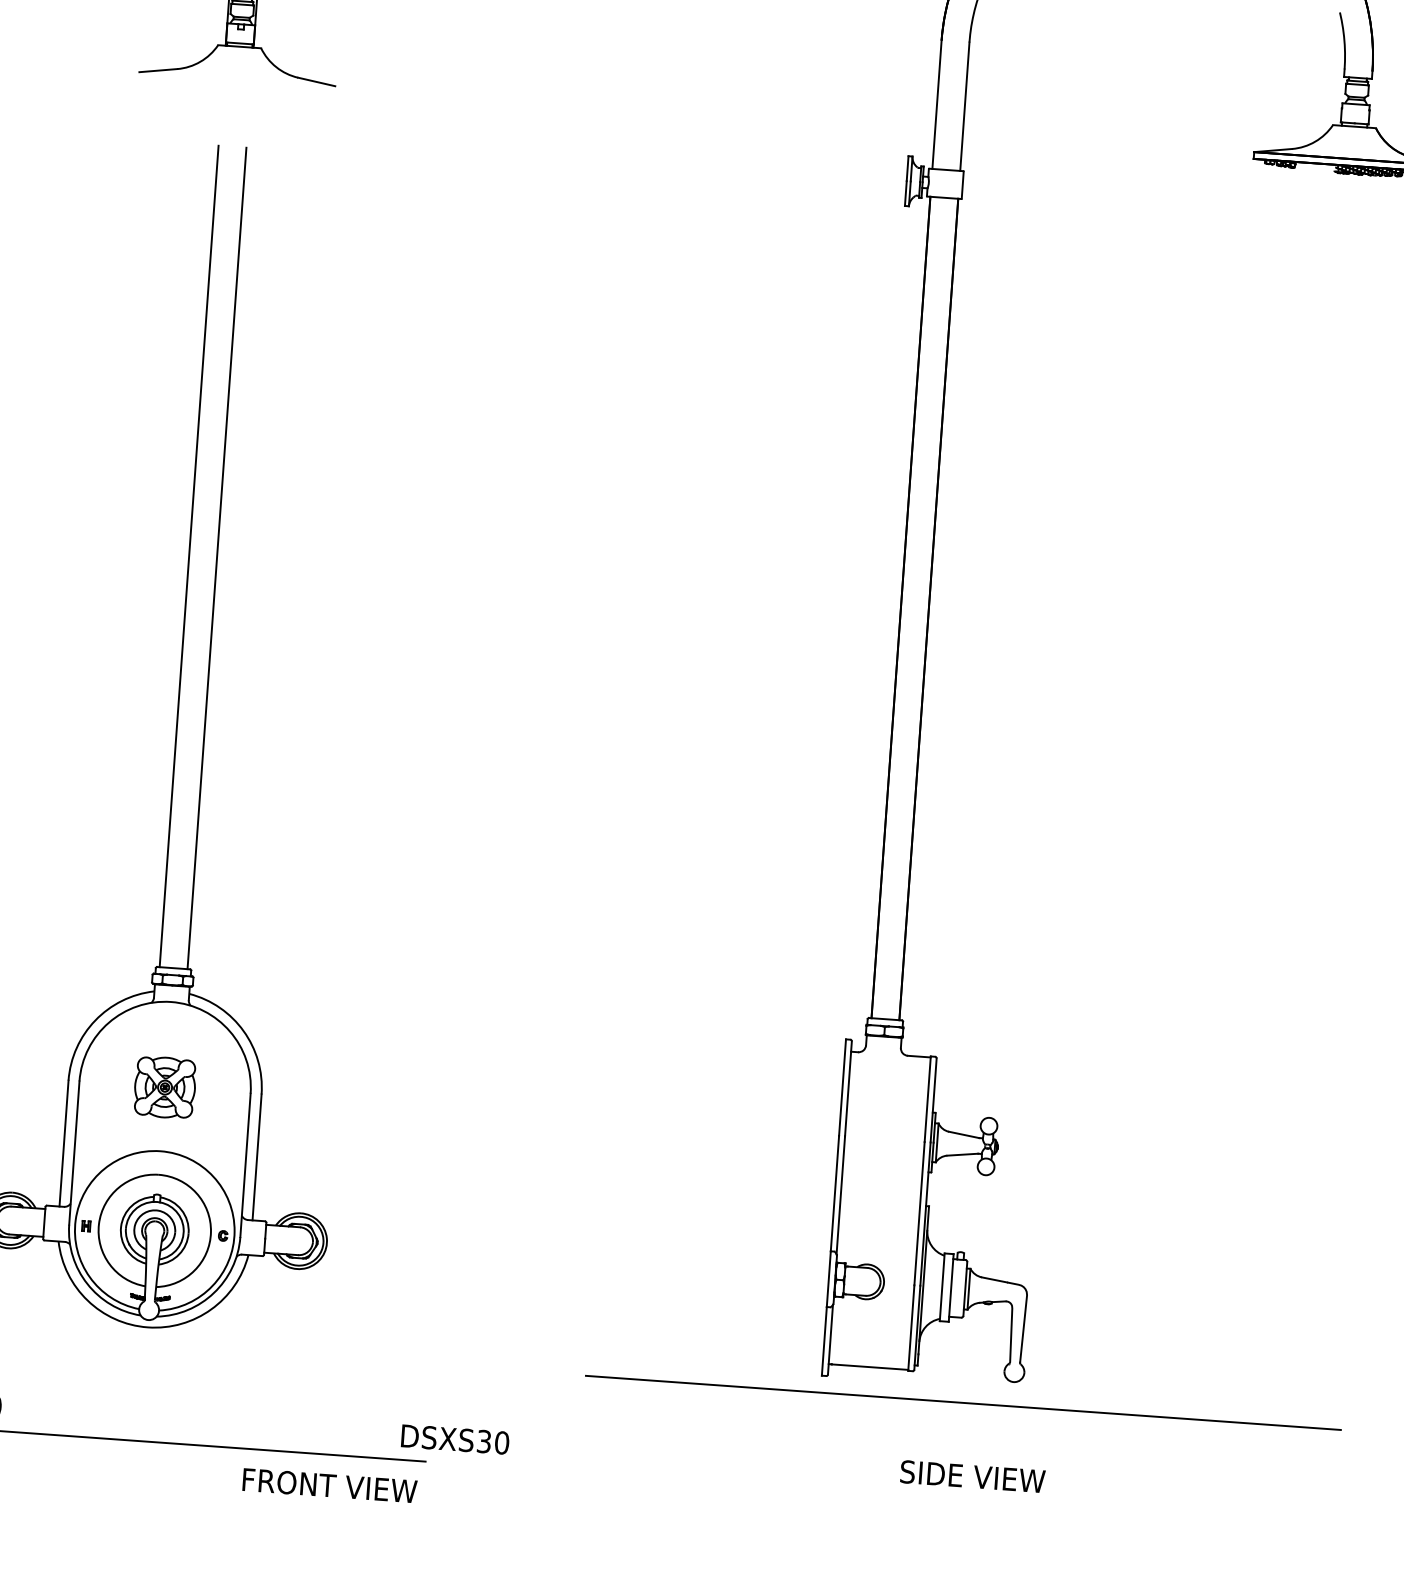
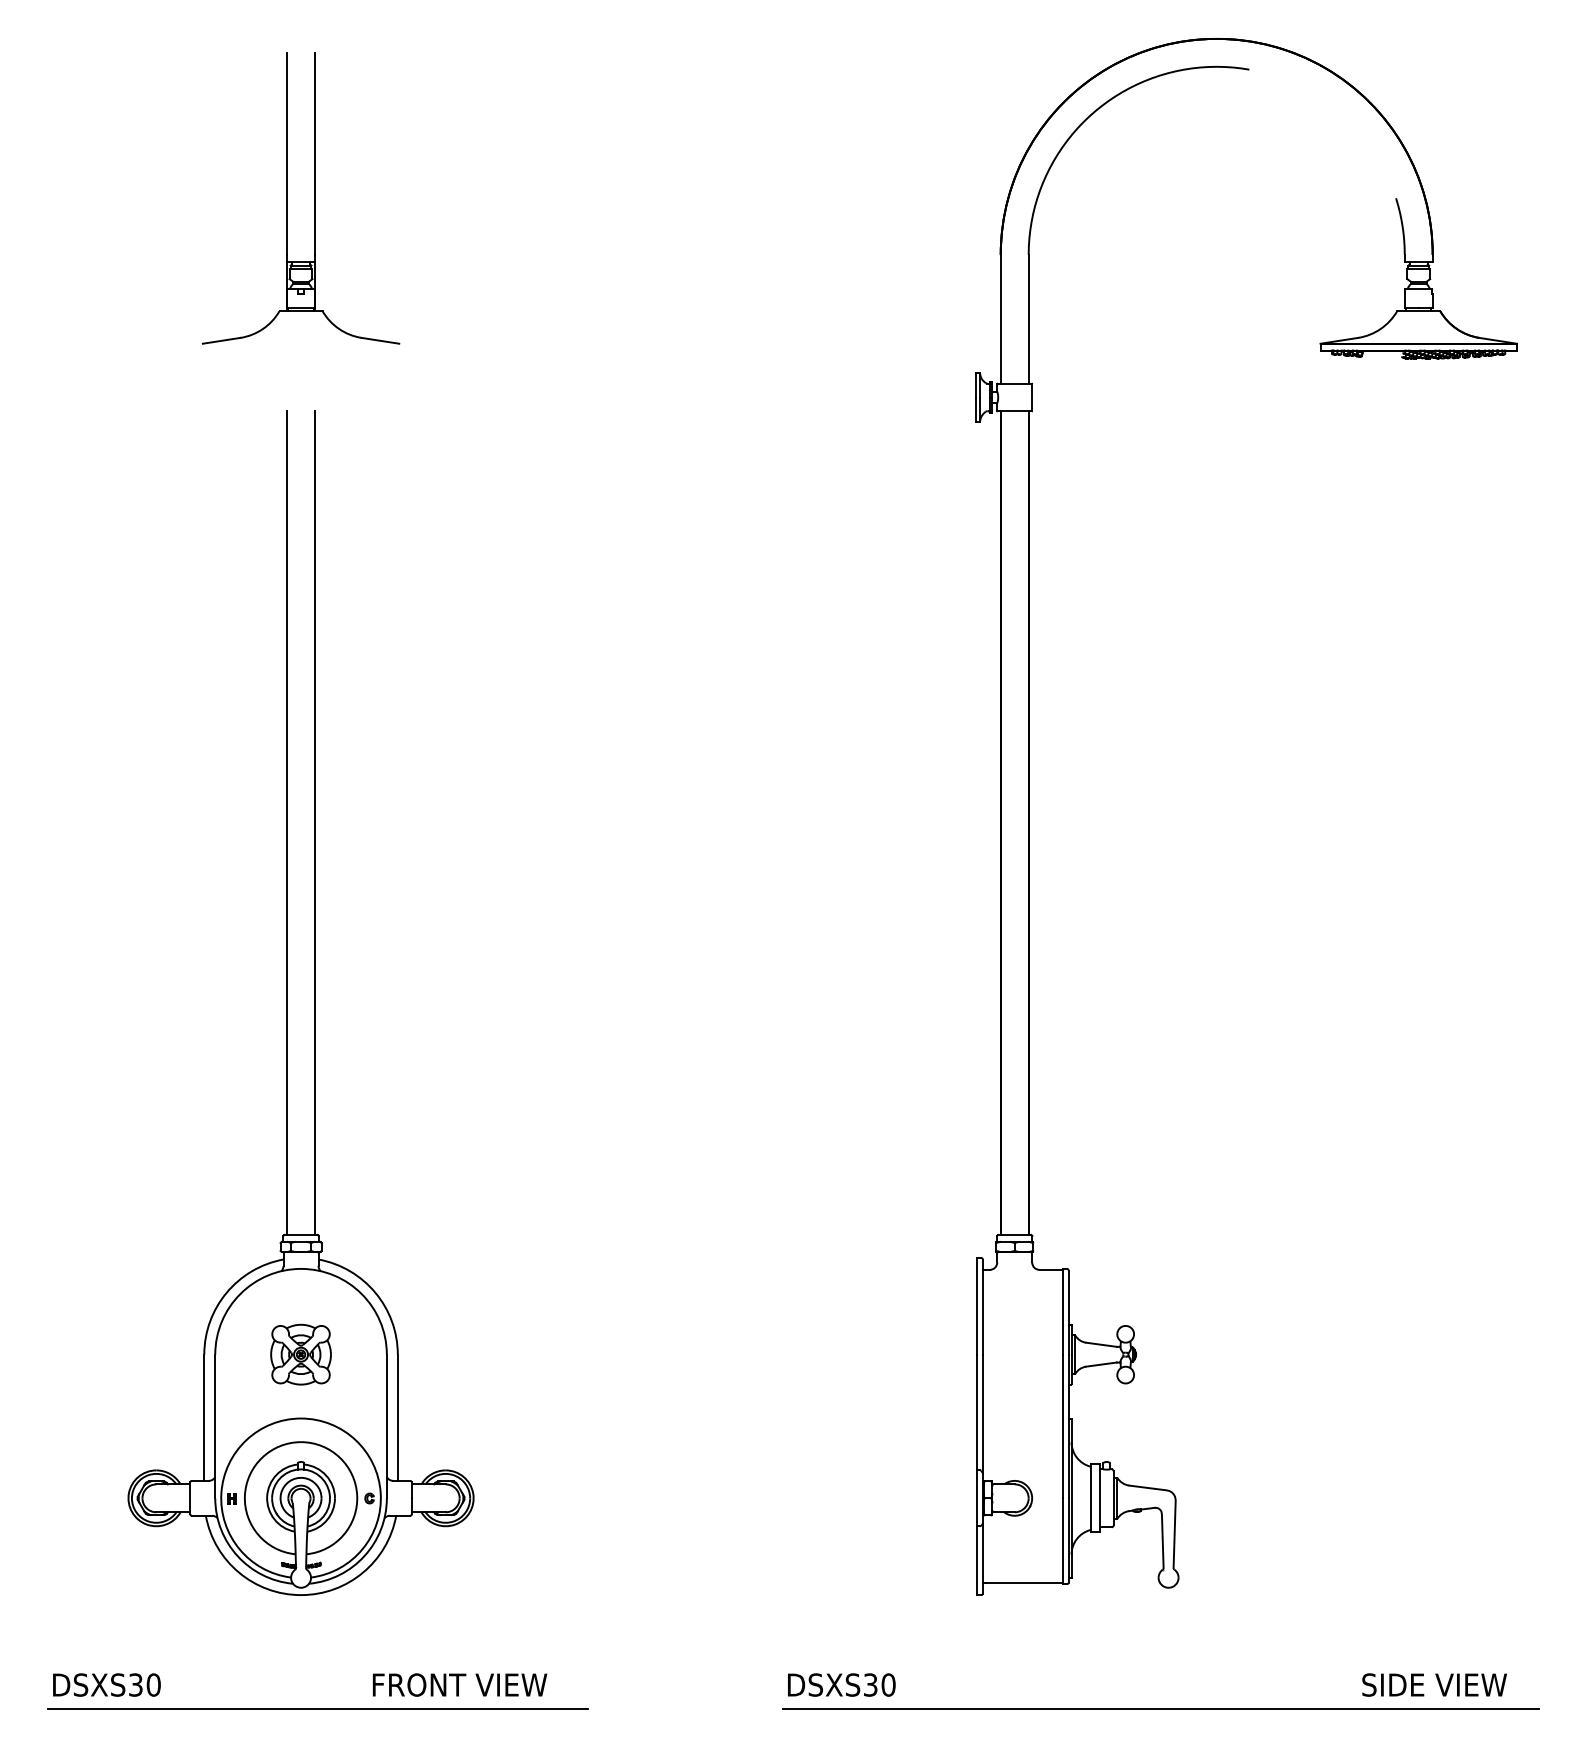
line: (963, 1402) -> (1160, 1708), moved
text: (455, 1439) -> (841, 1684), moved
text: (972, 1476) -> (1434, 1684), moved
text: (329, 1485) -> (459, 1684), moved

